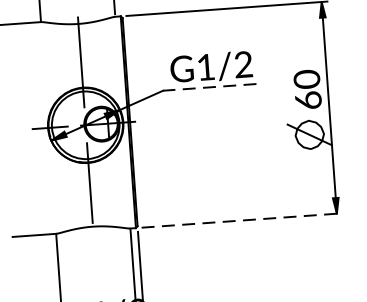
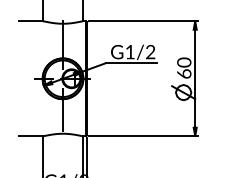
line: (209, 88) -> (131, 63), dashed -> solid
line: (241, 221) -> (143, 136), dashed -> solid

